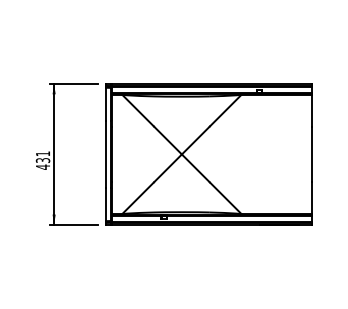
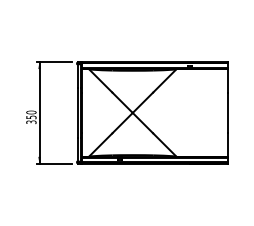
text: (42, 160) -> (31, 117), 431 -> 350

